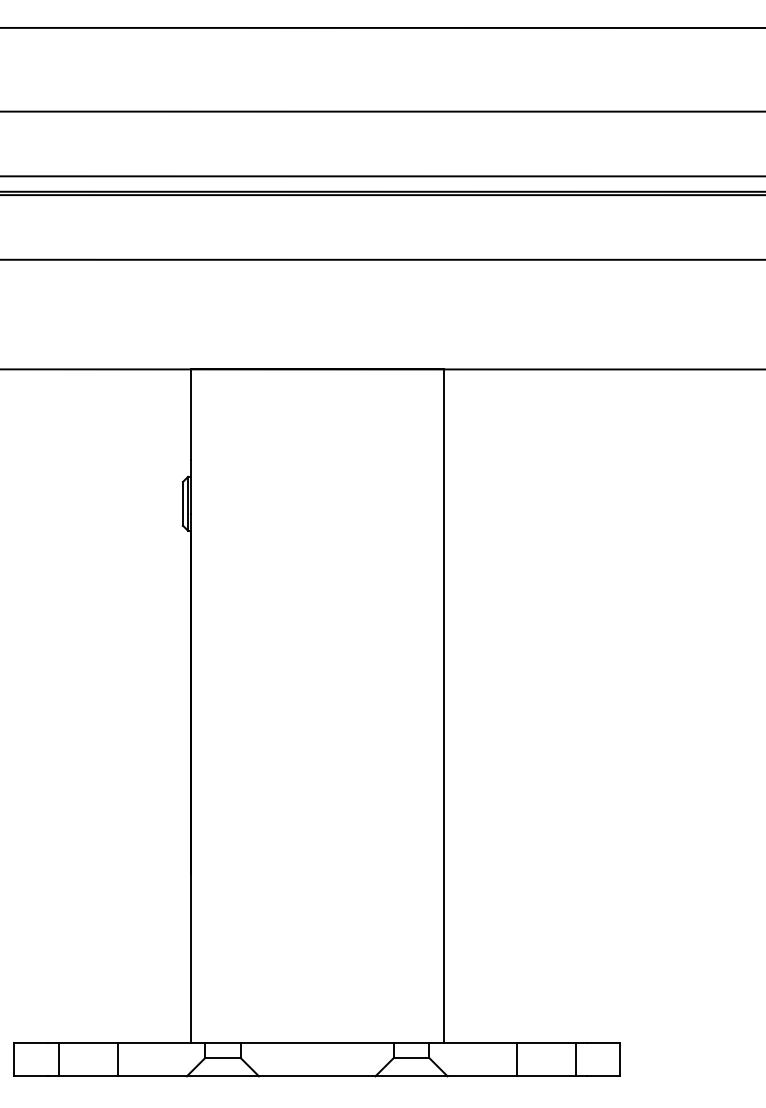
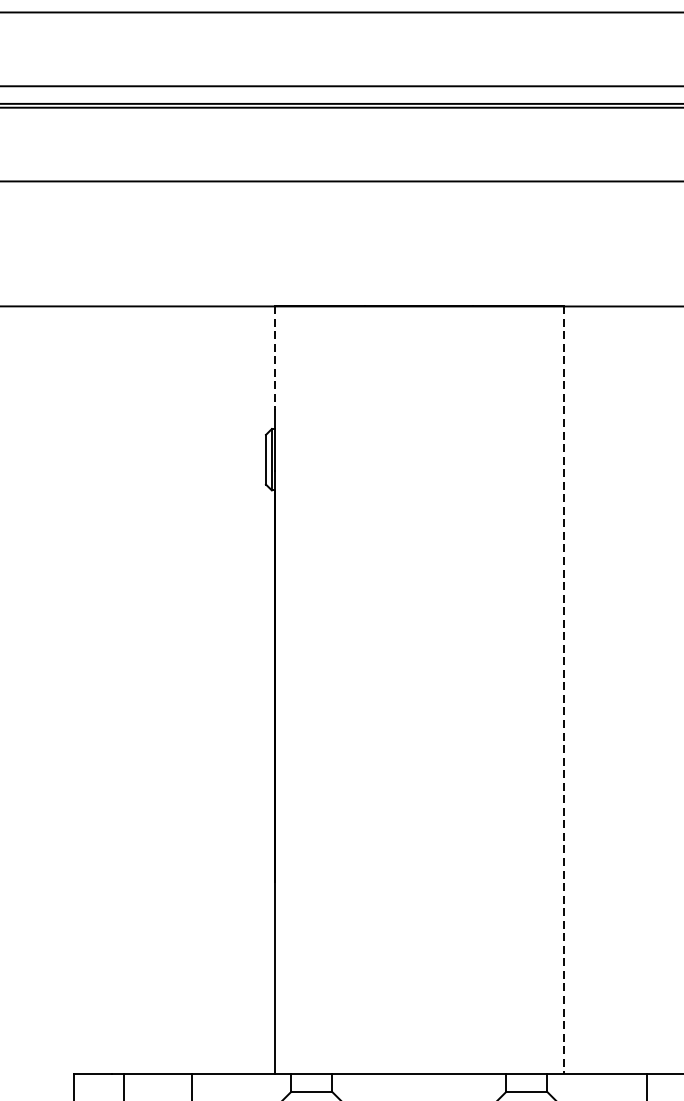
line: (190, 414) -> (274, 357), solid -> dashed
line: (443, 705) -> (563, 689), solid -> dashed

